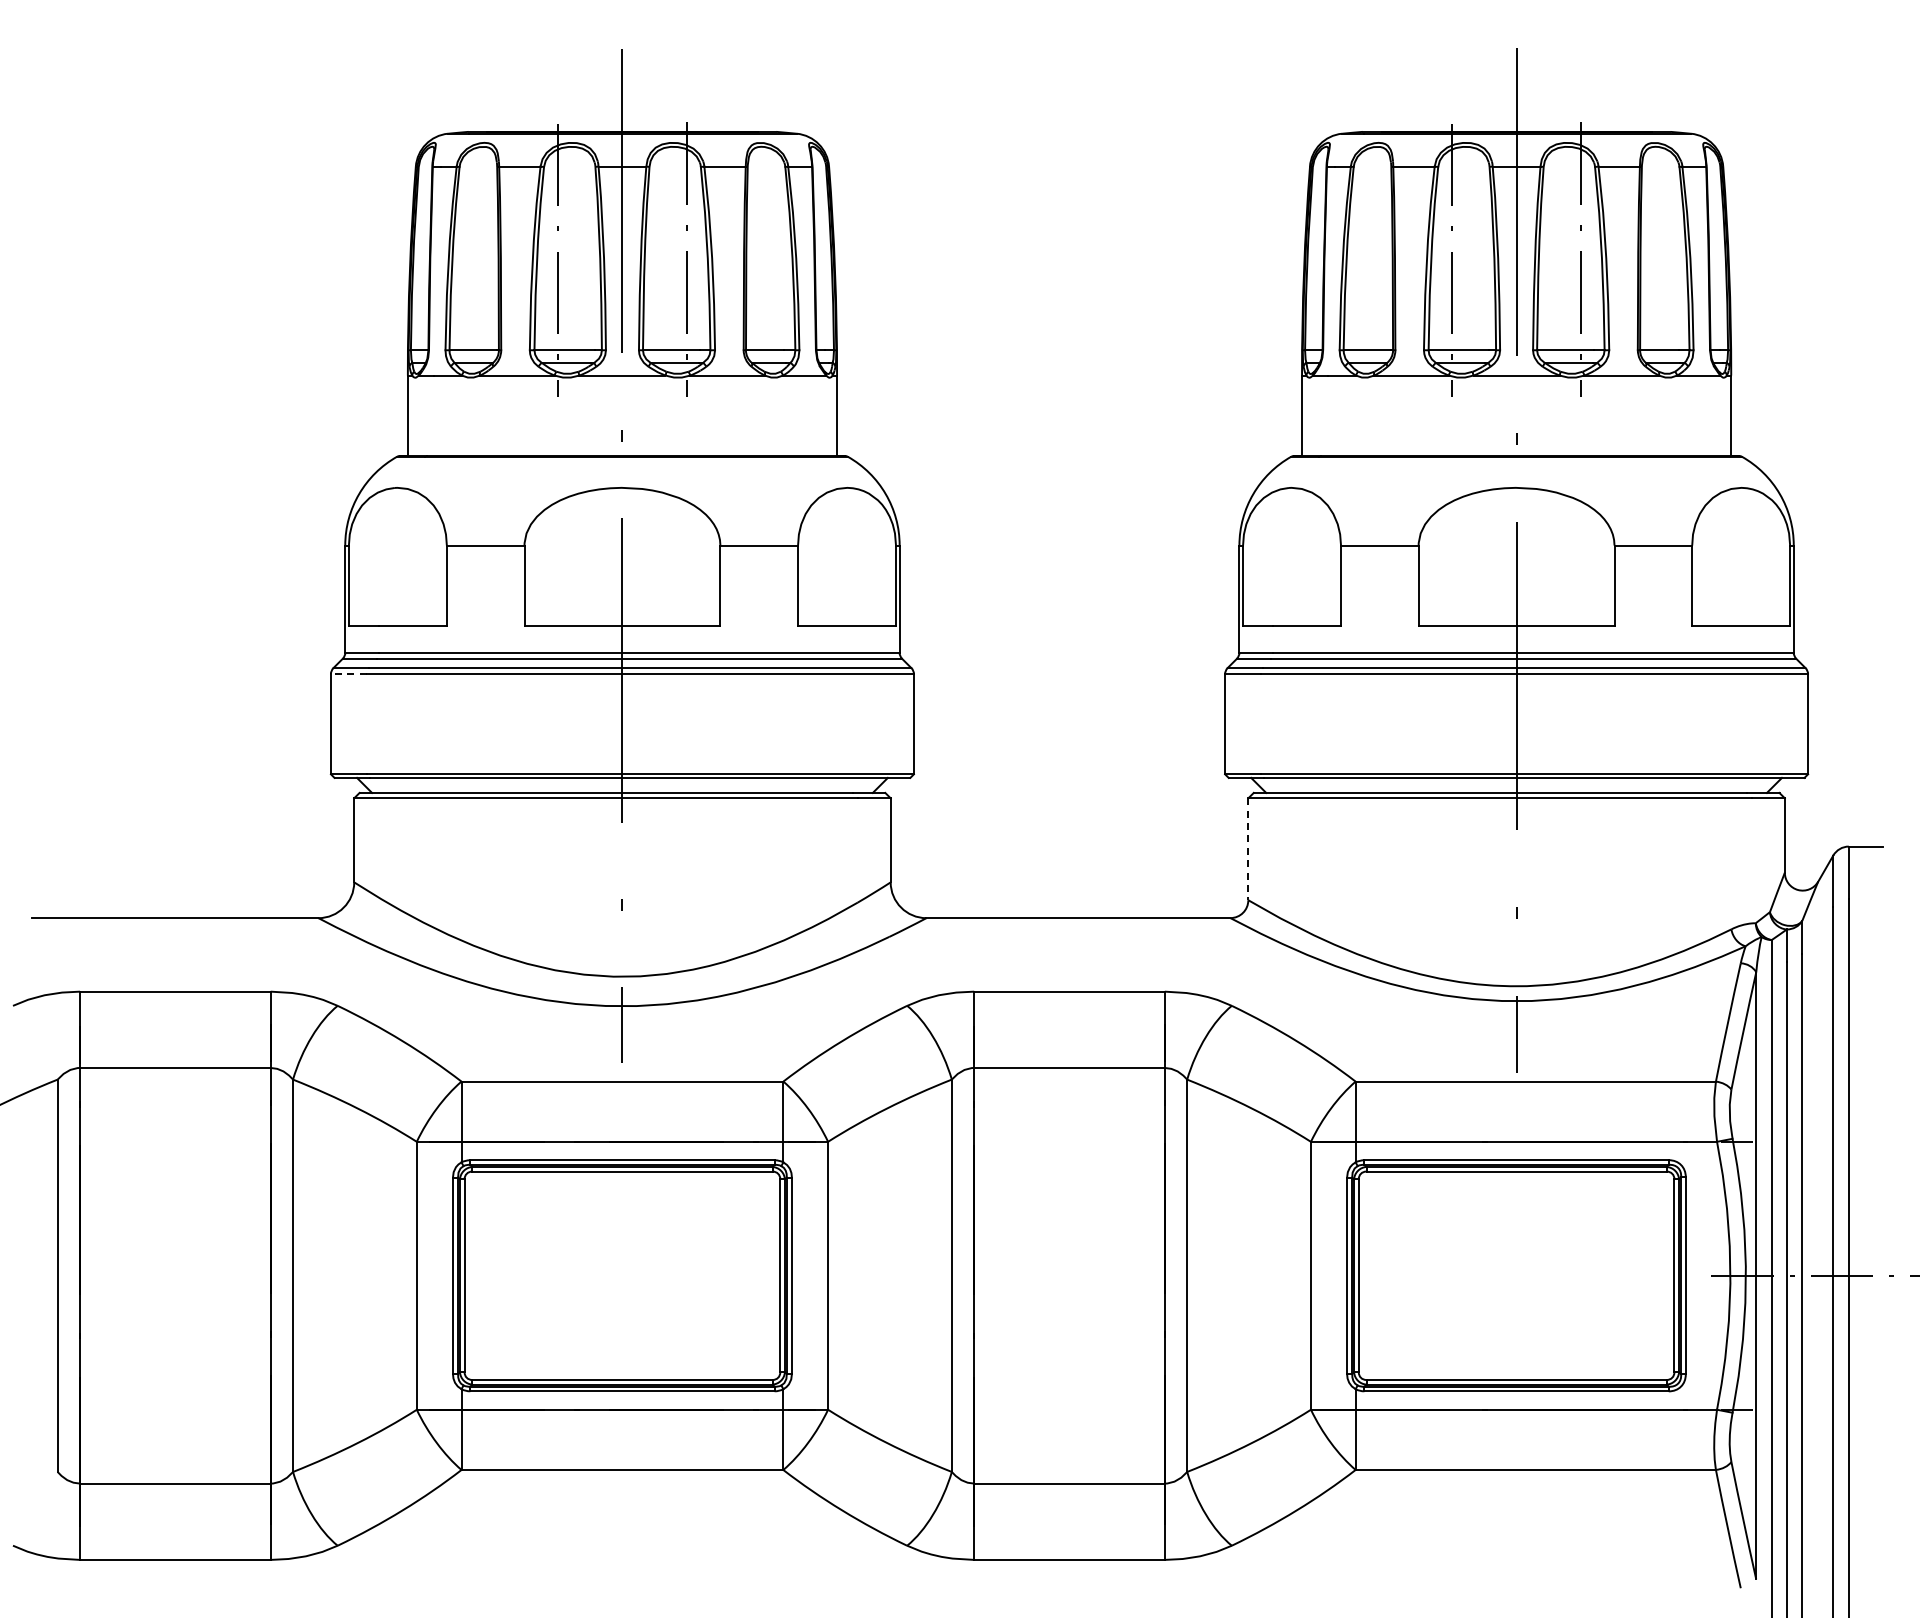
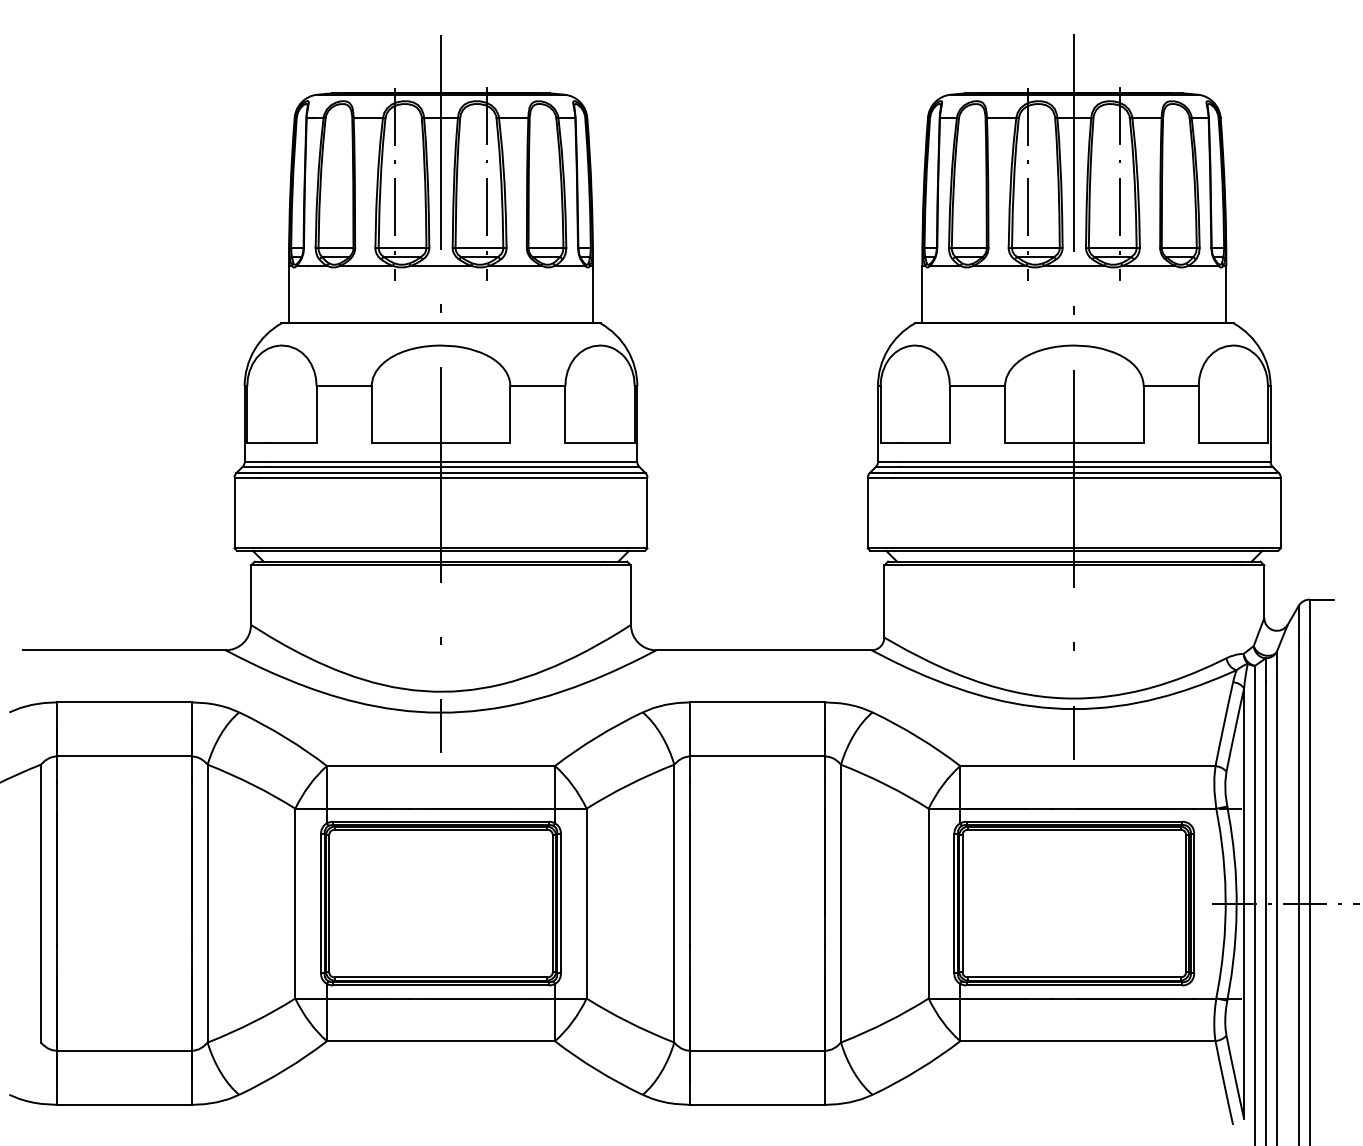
line: (348, 674) -> (246, 477), dashed -> solid
line: (1248, 849) -> (884, 601), dashed -> solid

